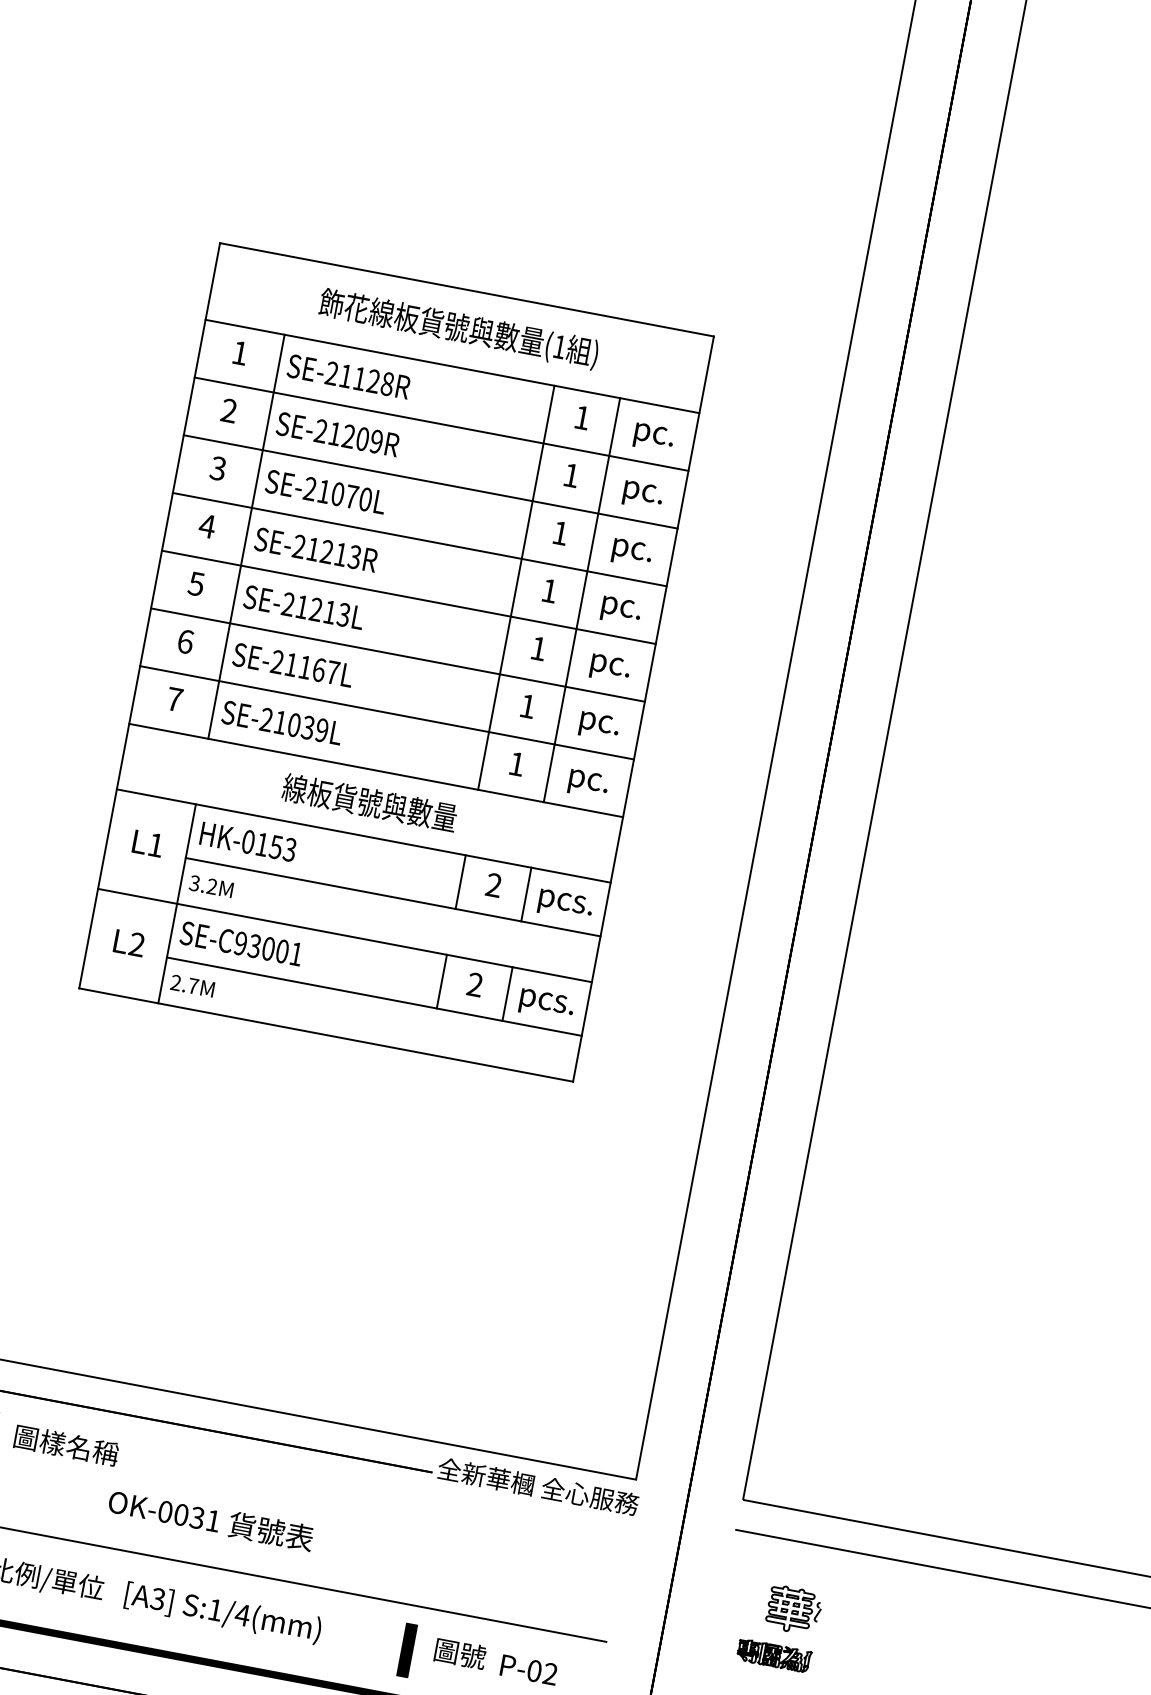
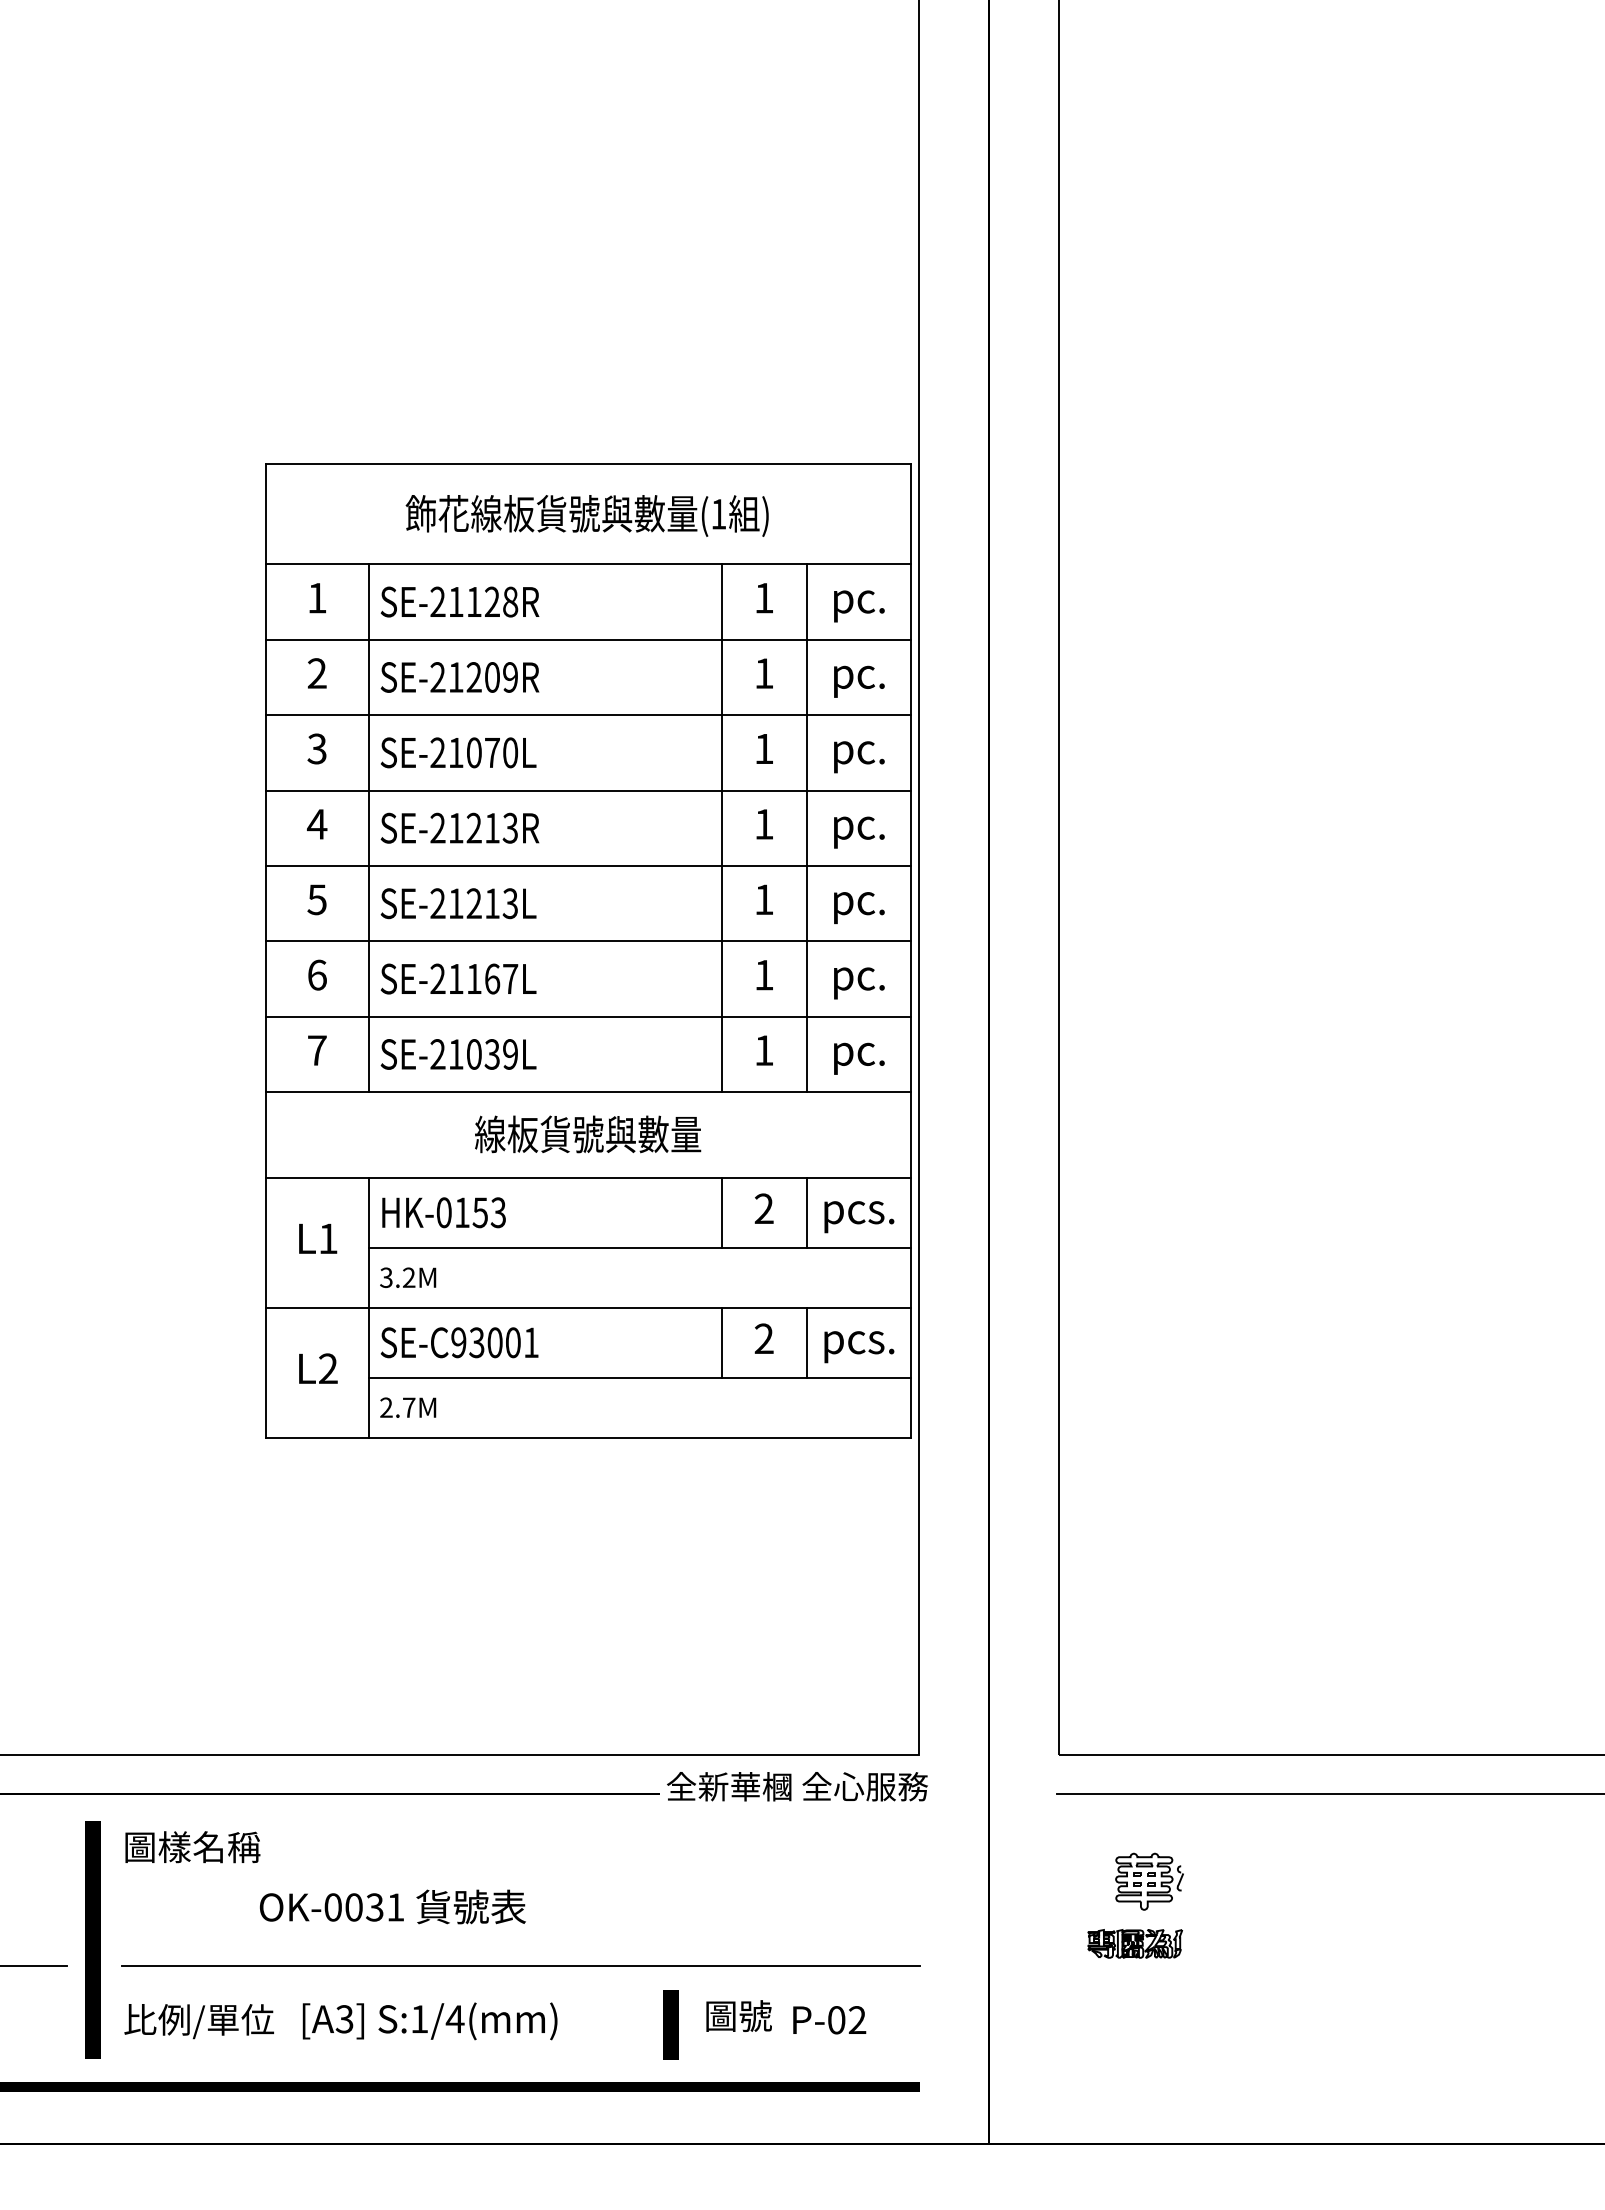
part: (396, 662) -> (588, 950), moved

